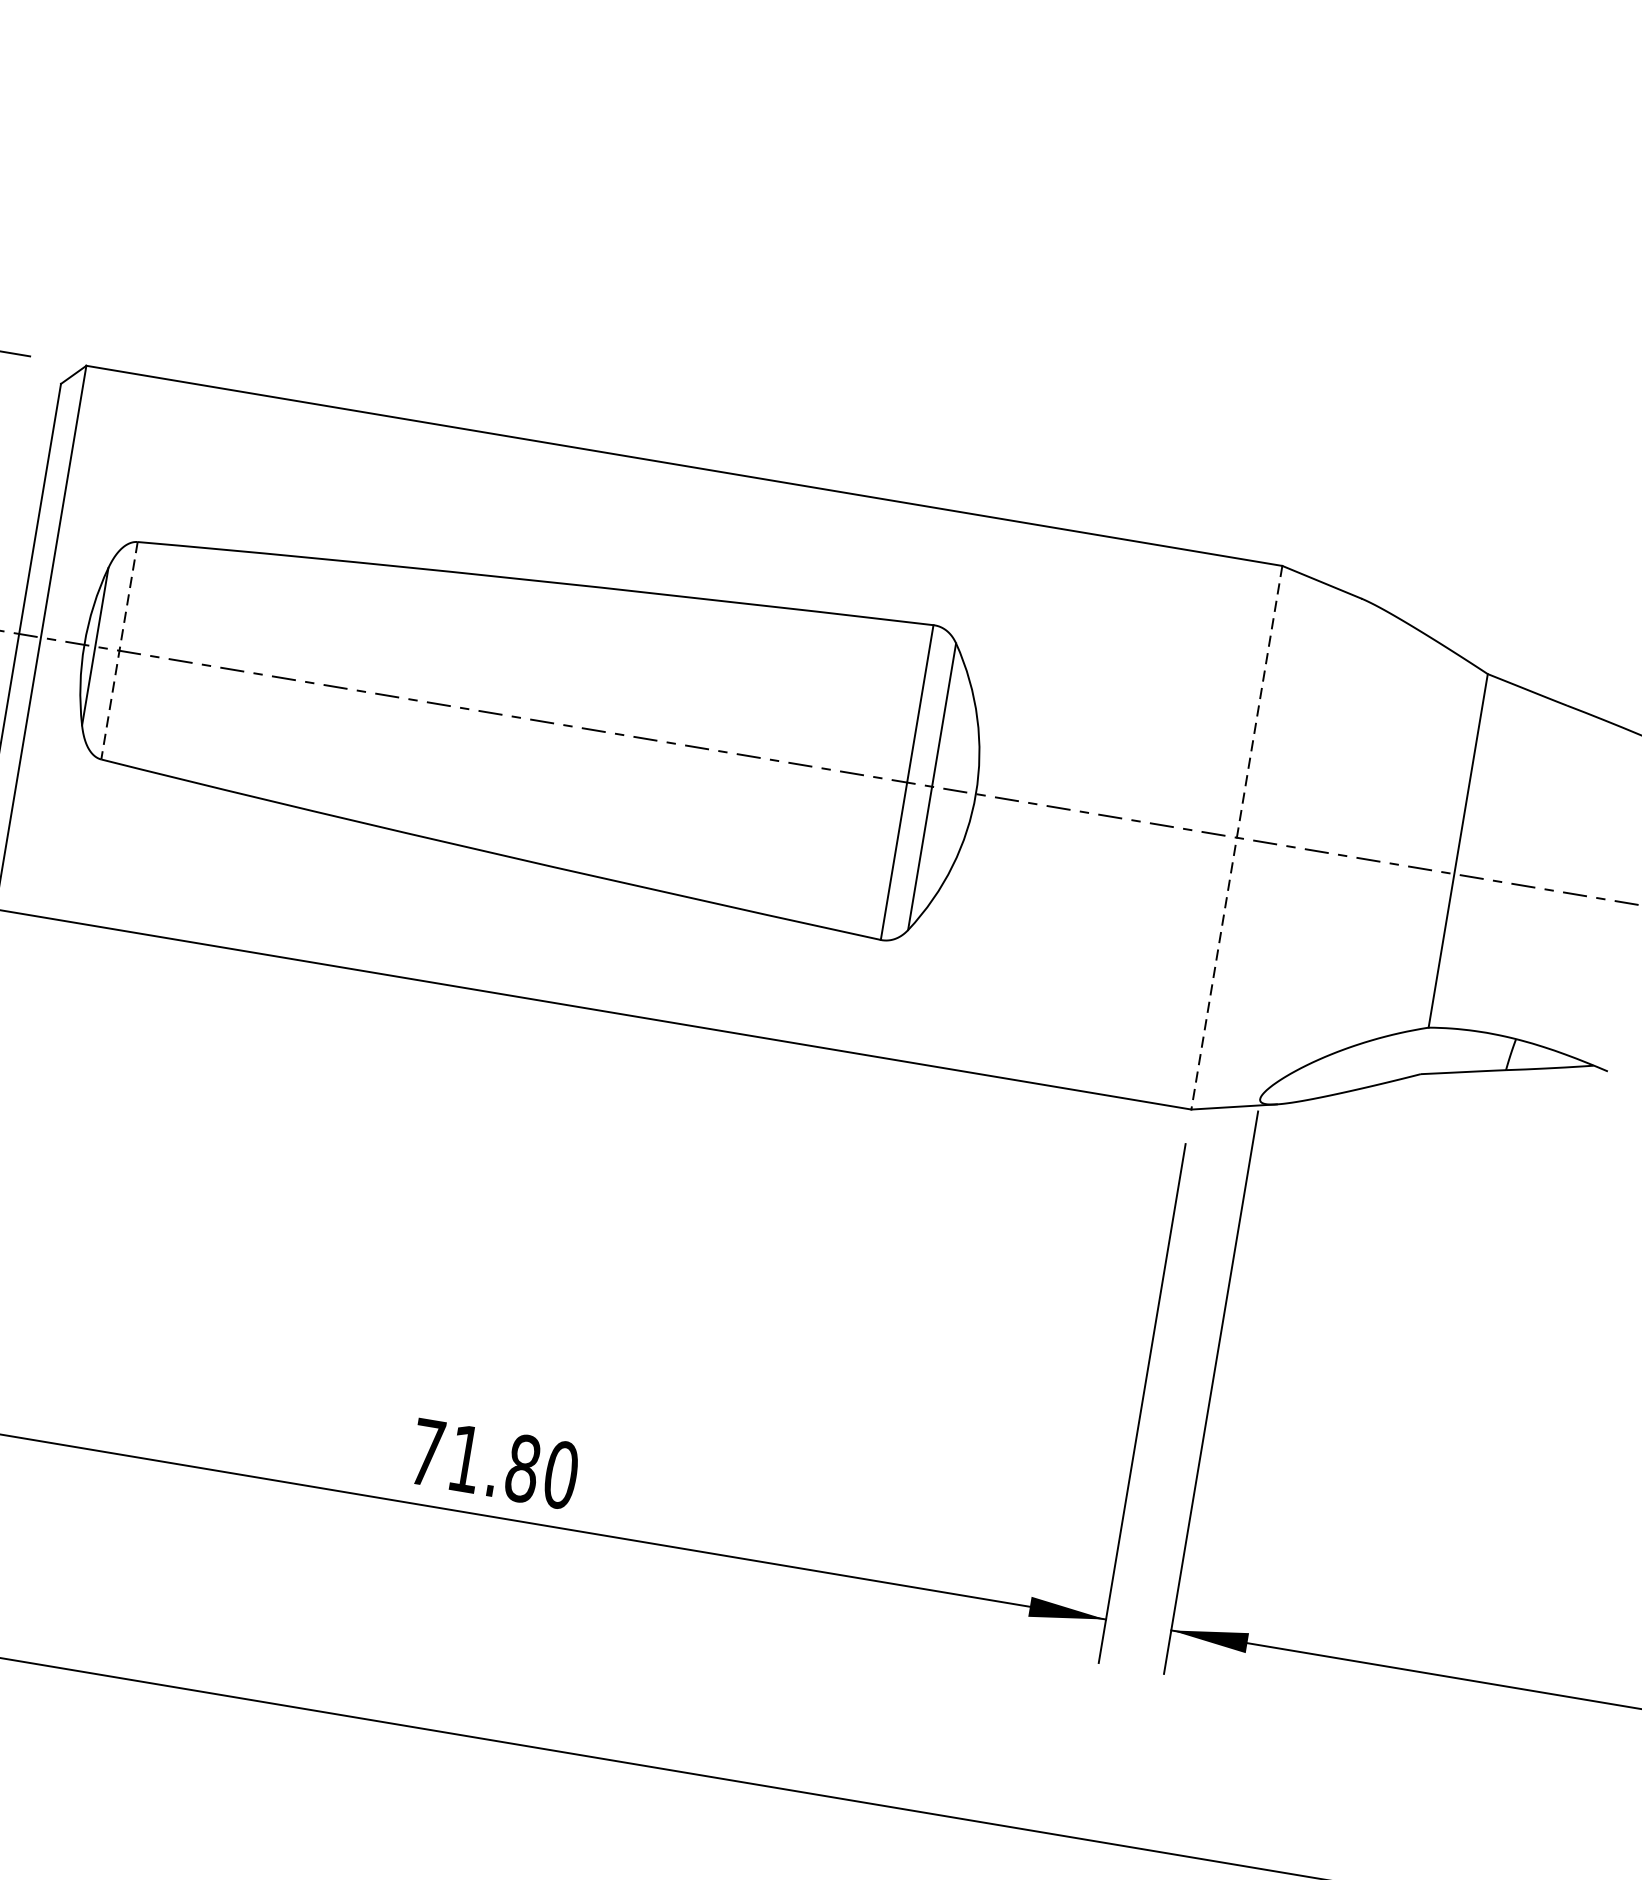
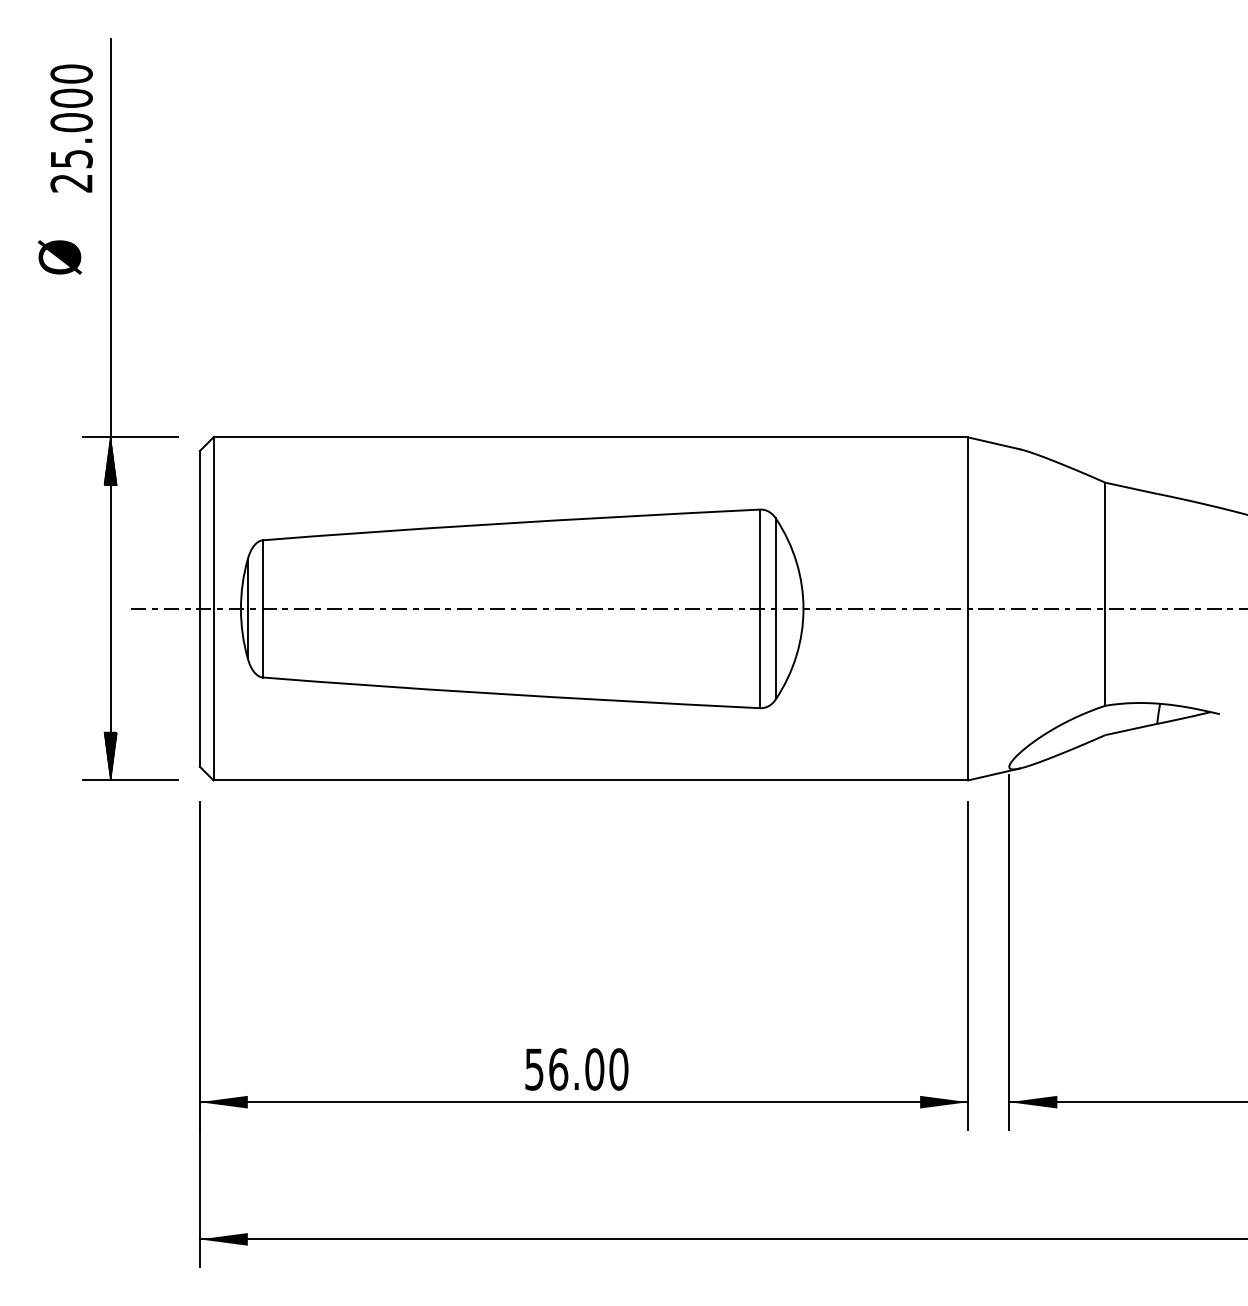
line: (120, 650) -> (263, 608), dashed -> solid
line: (1237, 837) -> (968, 608), dashed -> solid
text: (474, 1460) -> (564, 1069), 71.80 -> 56.00

